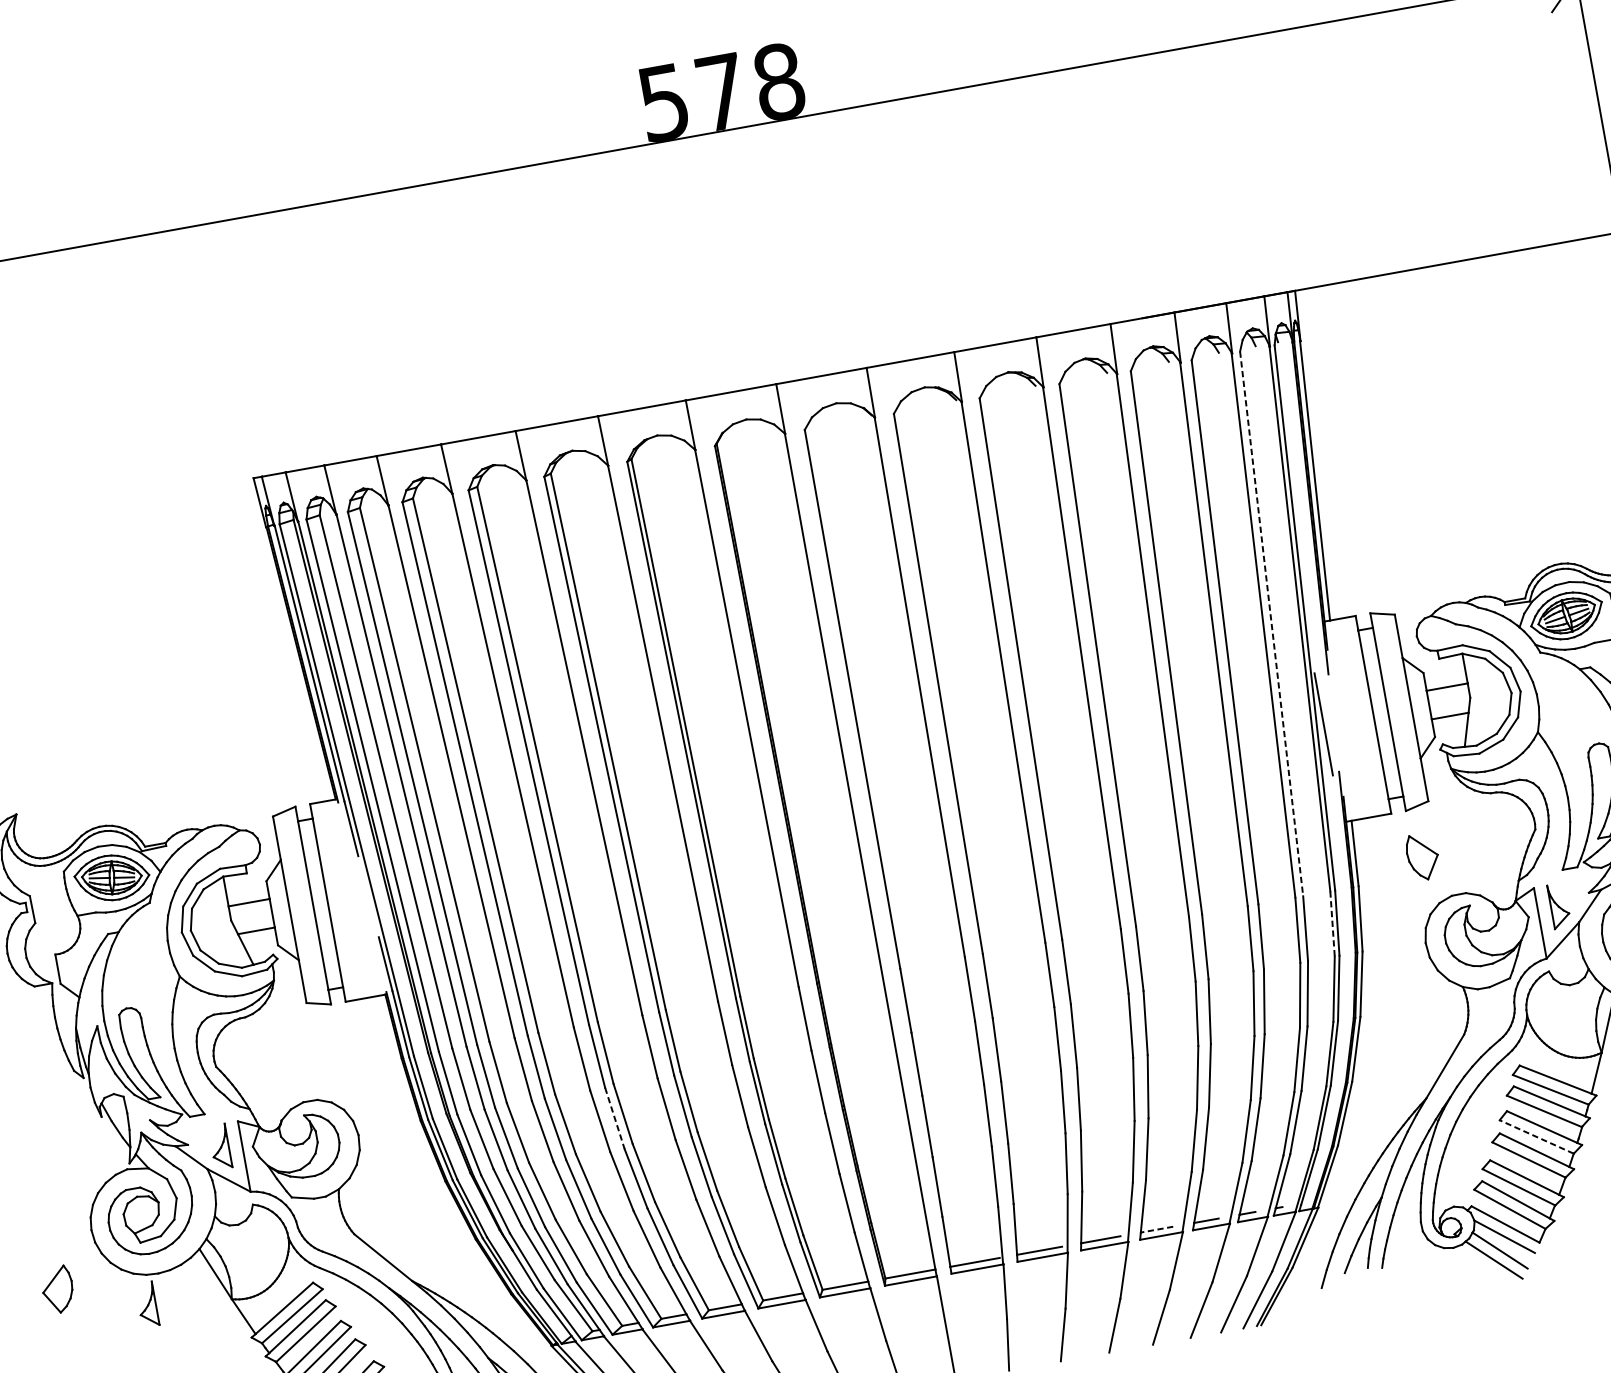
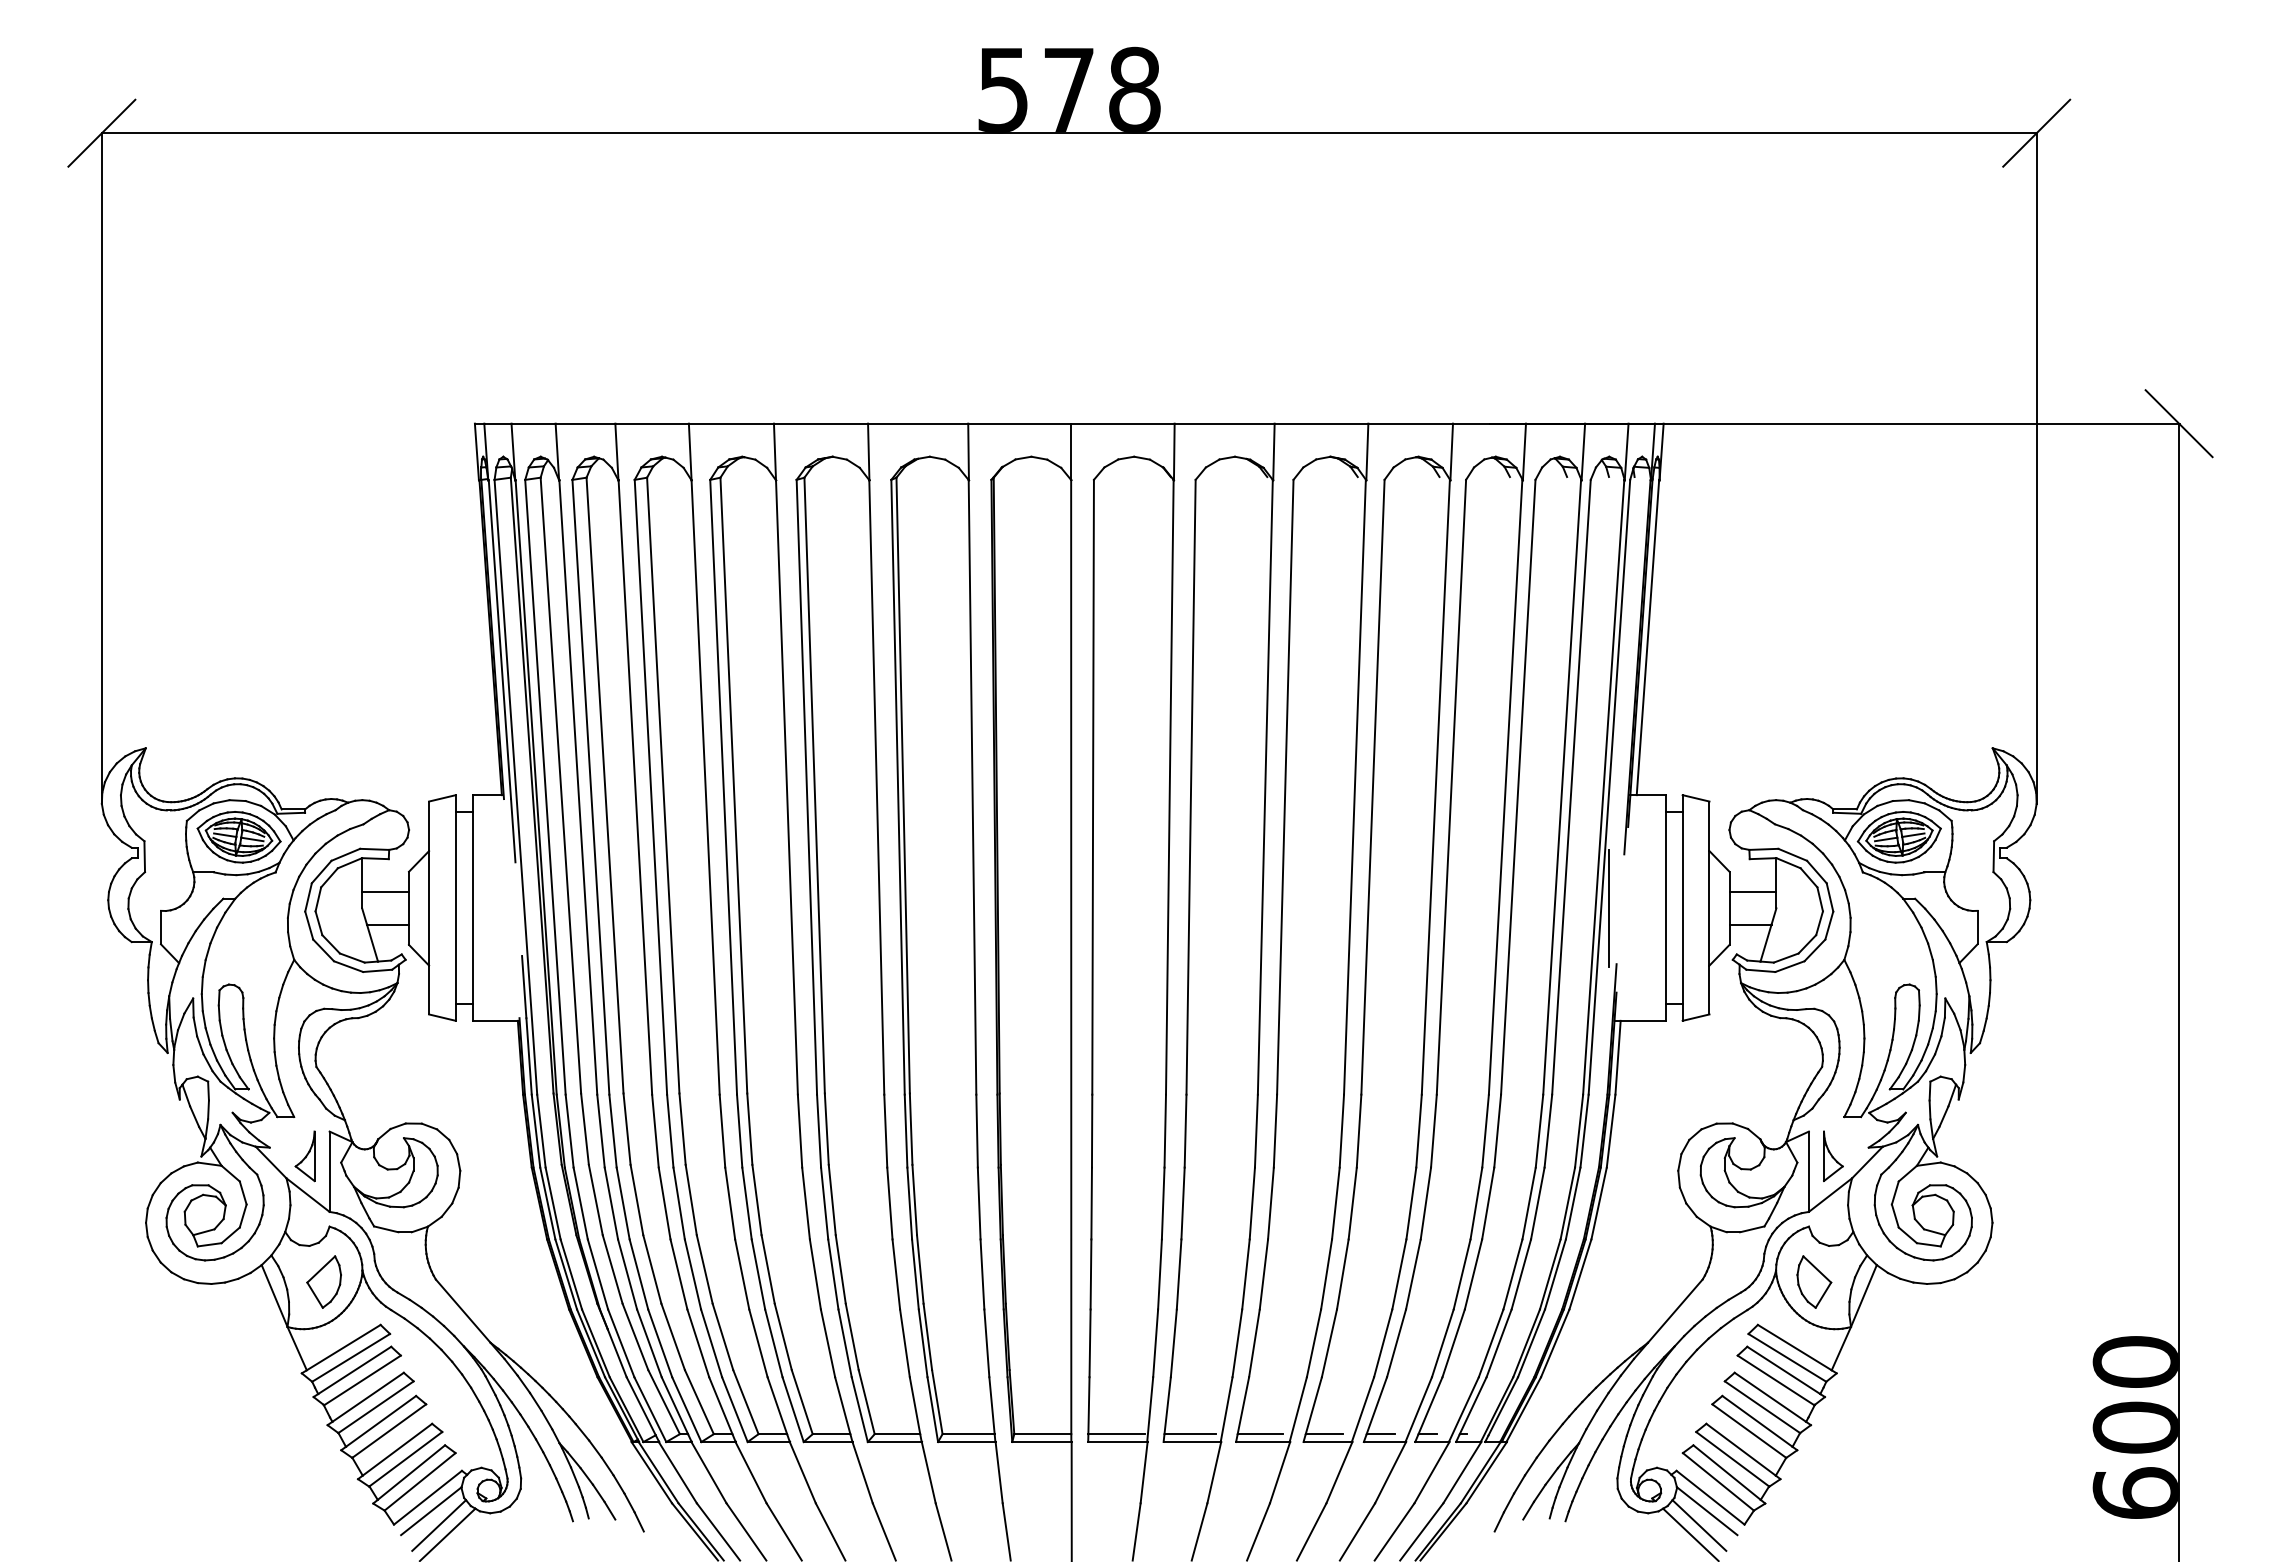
line: (1271, 624) -> (1571, 787), dashed -> solid
part: (1422, 856) -> (1814, 1281), moved
line: (1332, 924) -> (1579, 1131), dashed -> solid
line: (615, 1119) -> (747, 1204), dashed -> solid
line: (1536, 1137) -> (1762, 1407), dashed -> solid
line: (1156, 1230) -> (1323, 1434), dashed -> solid
part: (57, 1289) -> (323, 1281), moved
part: (146, 1304) -> (192, 1316), removed

